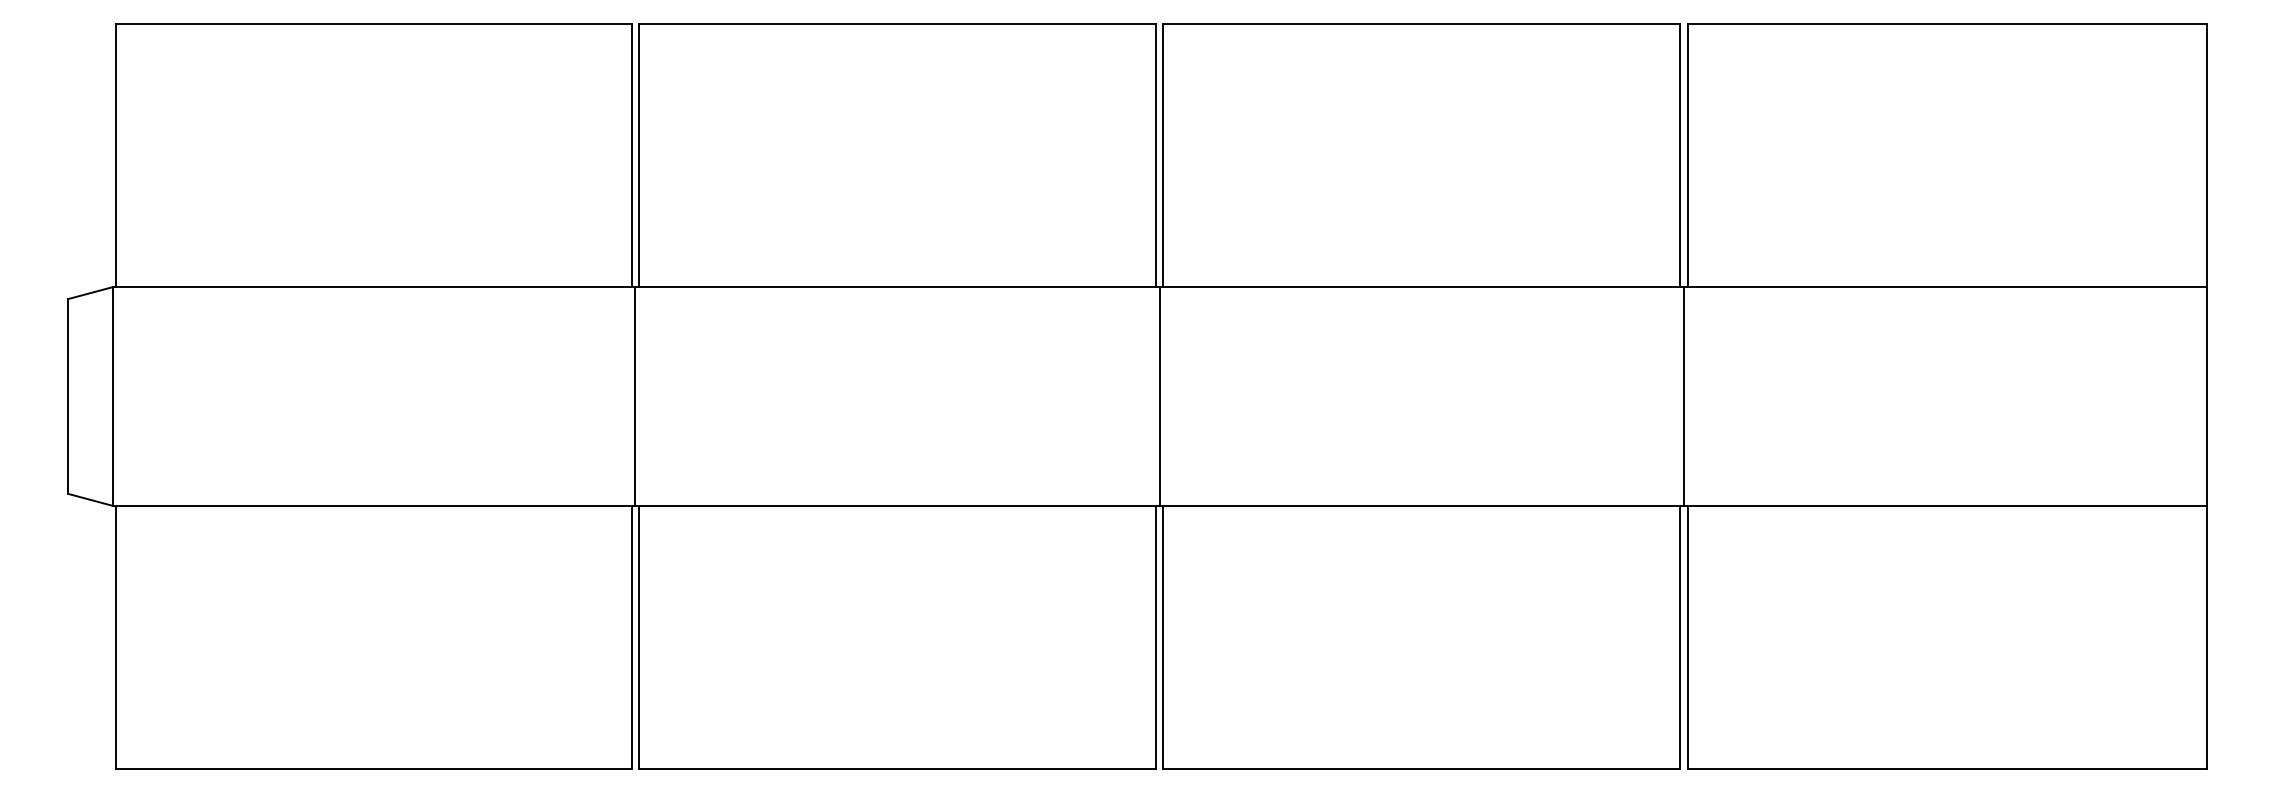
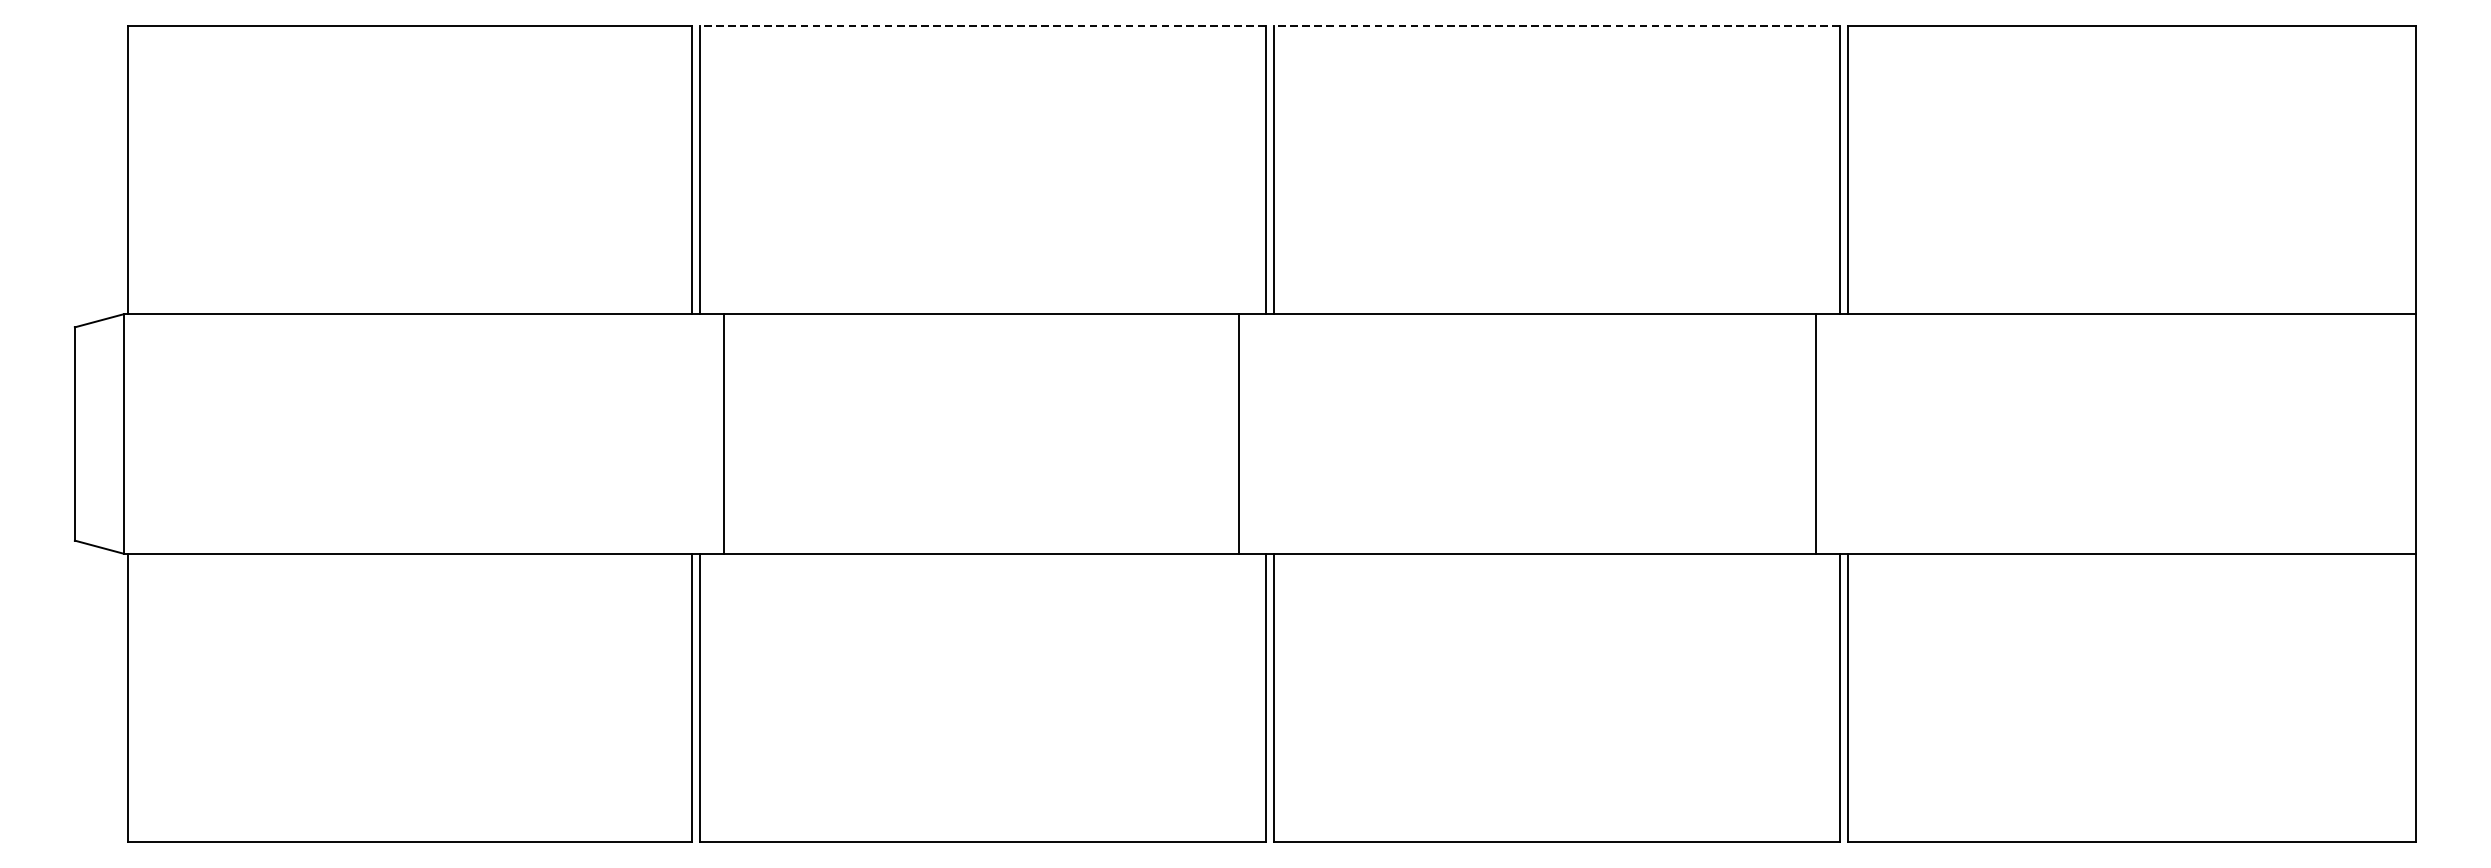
line: (897, 24) -> (982, 26), solid -> dashed
line: (1421, 24) -> (1556, 26), solid -> dashed
line: (635, 396) -> (724, 434), moved
line: (1159, 396) -> (1238, 434), moved
line: (1684, 396) -> (1815, 434), moved

